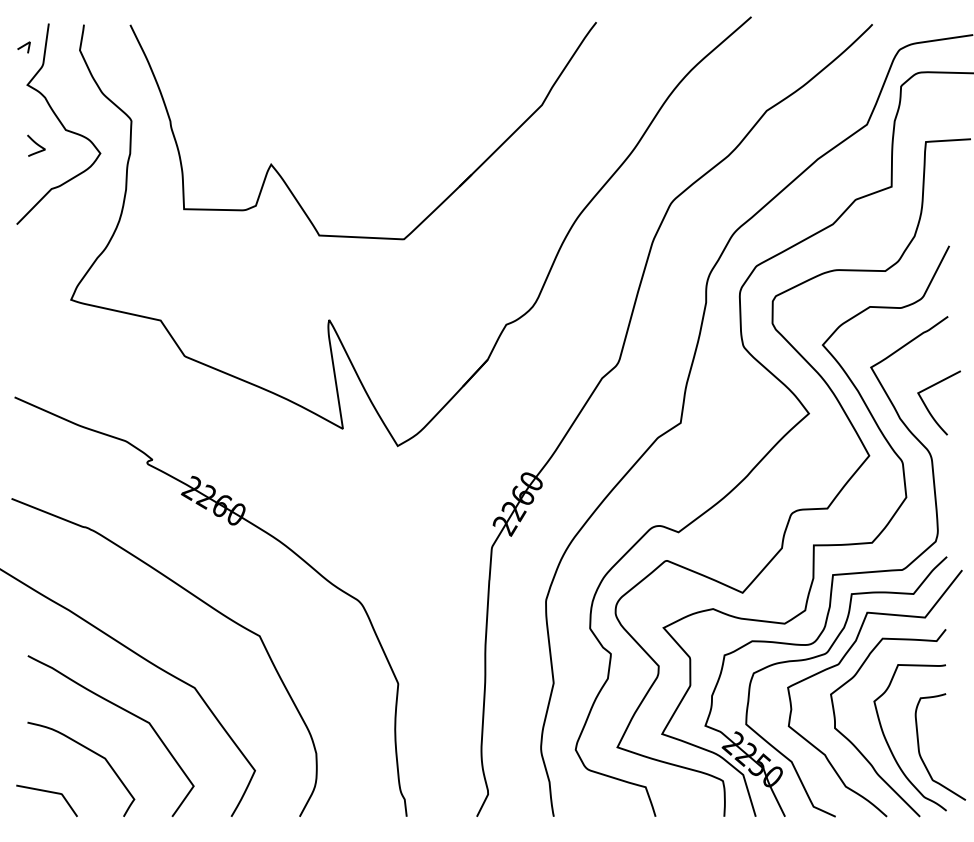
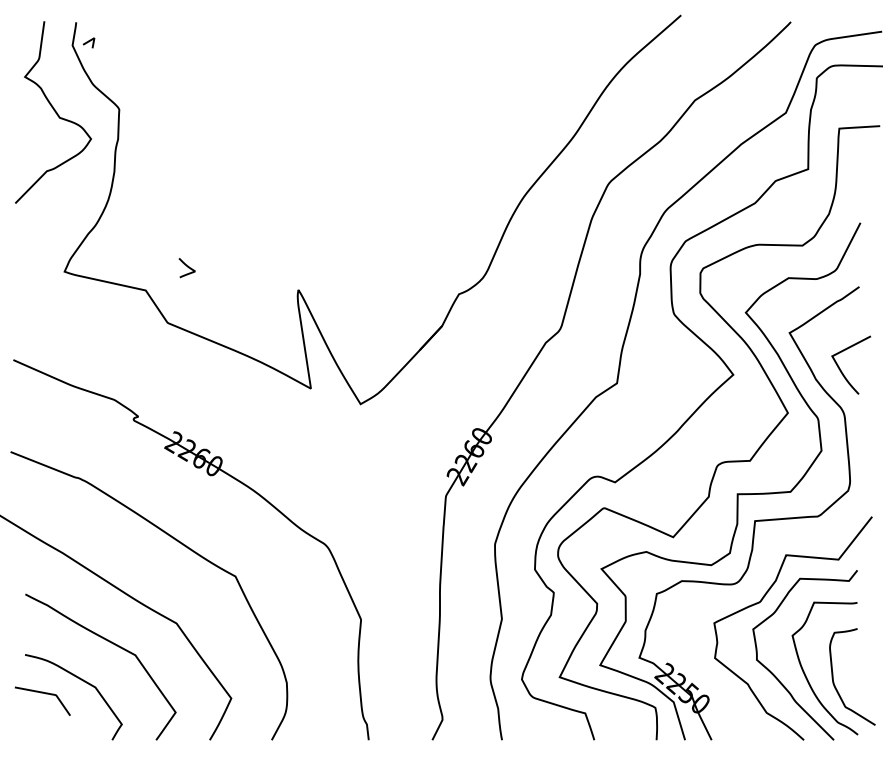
line: (23, 47) -> (88, 42), moved
curve: (36, 144) -> (187, 266), moved
part: (285, 181) -> (258, 164), removed
curve: (826, 654) -> (749, 593), removed
curve: (46, 792) -> (42, 693), moved

